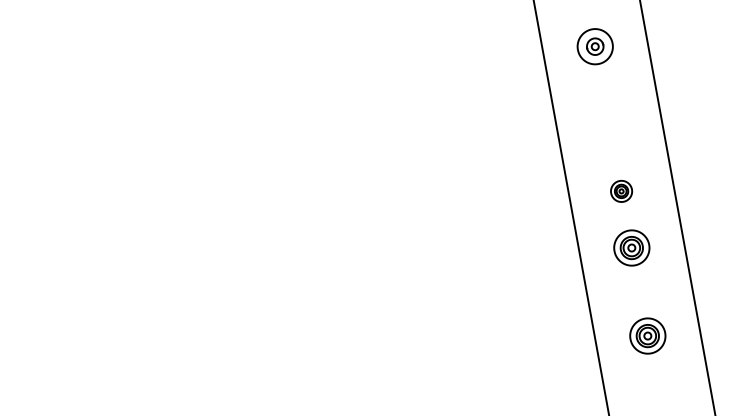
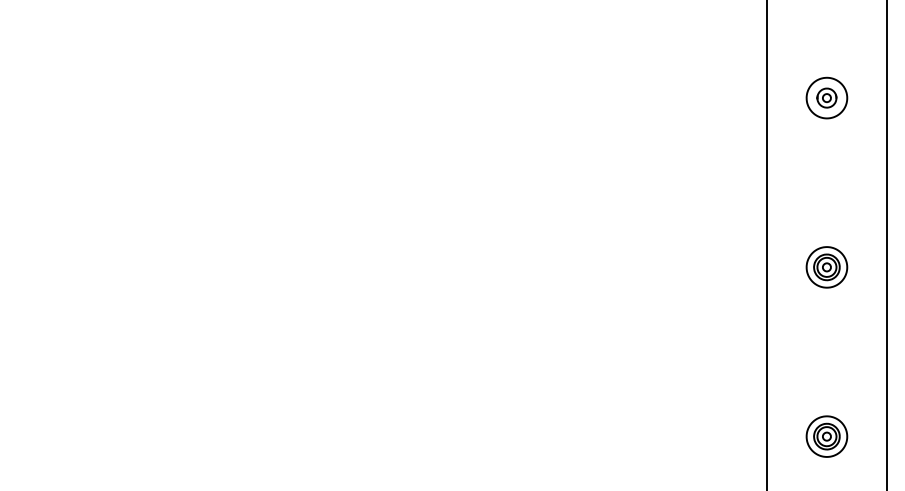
part: (621, 191) -> (826, 267), size x1.67
part: (631, 247) -> (826, 333), removed

